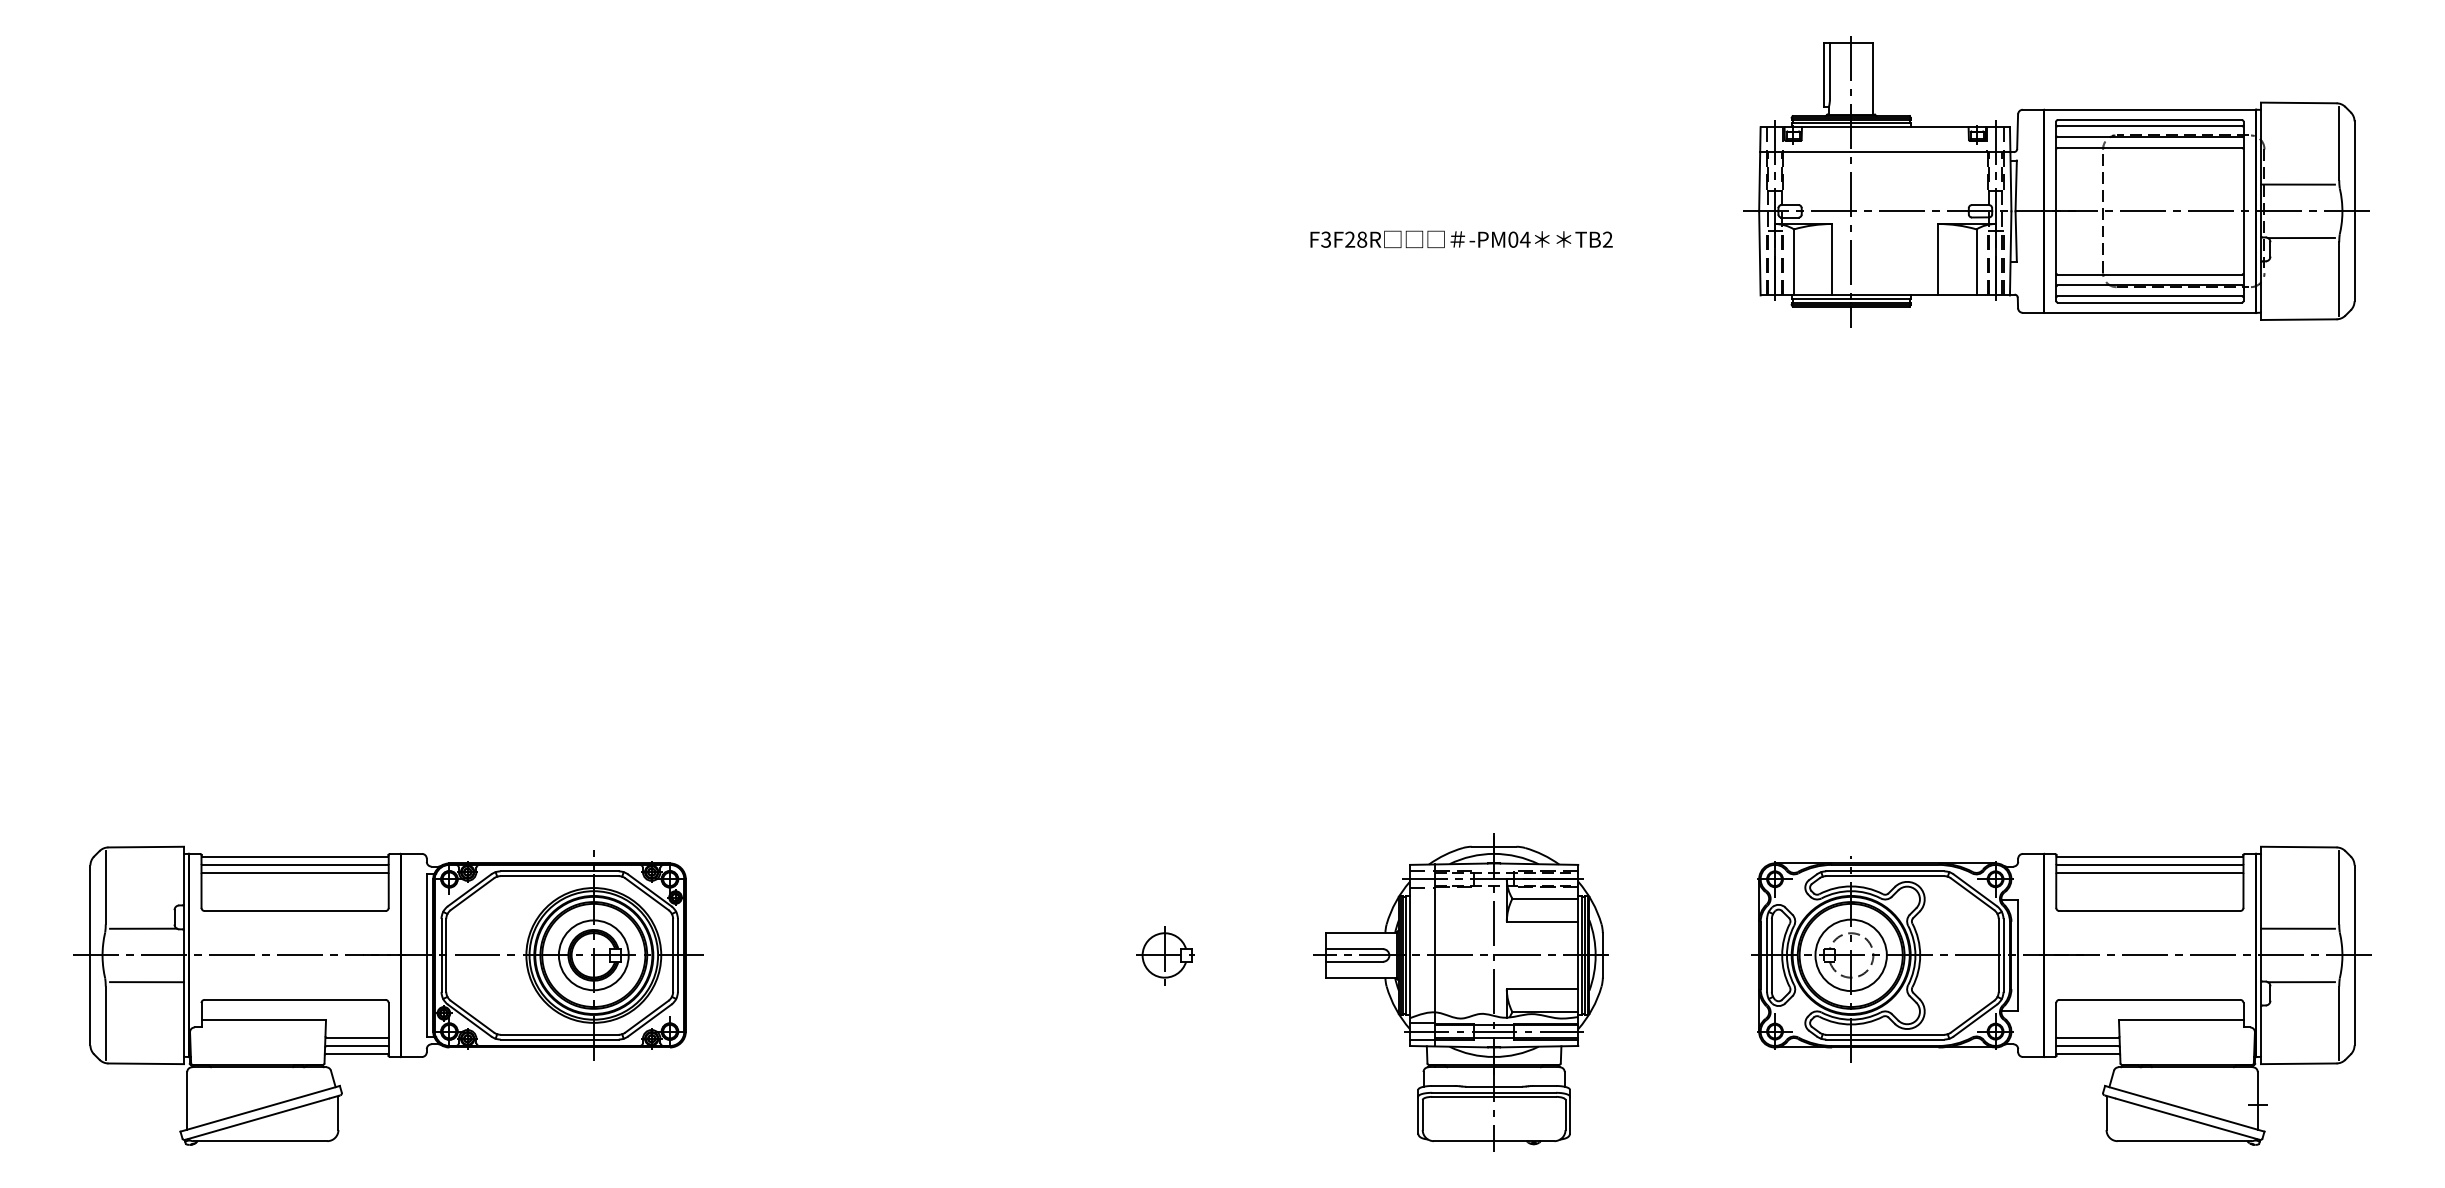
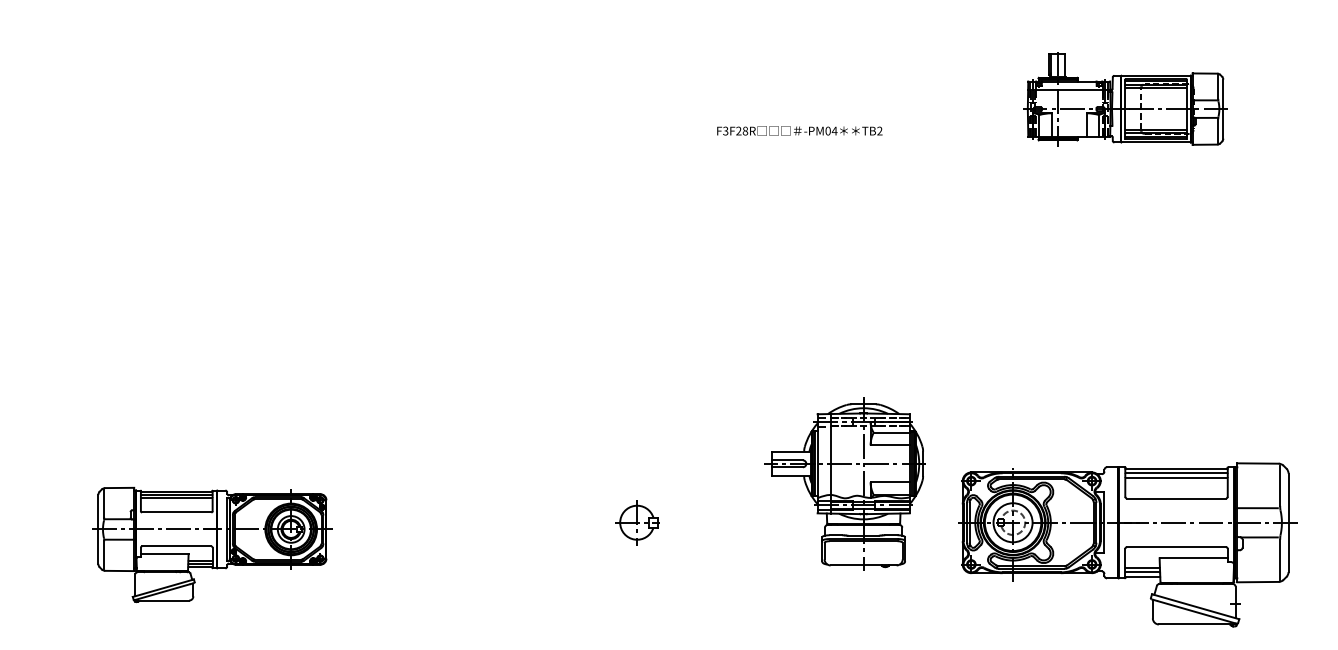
part: (2056, 181) -> (1125, 99), size x0.6
part: (1164, 954) -> (637, 522), size x1.4
part: (1459, 991) -> (844, 483), moved
part: (388, 995) -> (212, 544), size x0.7

